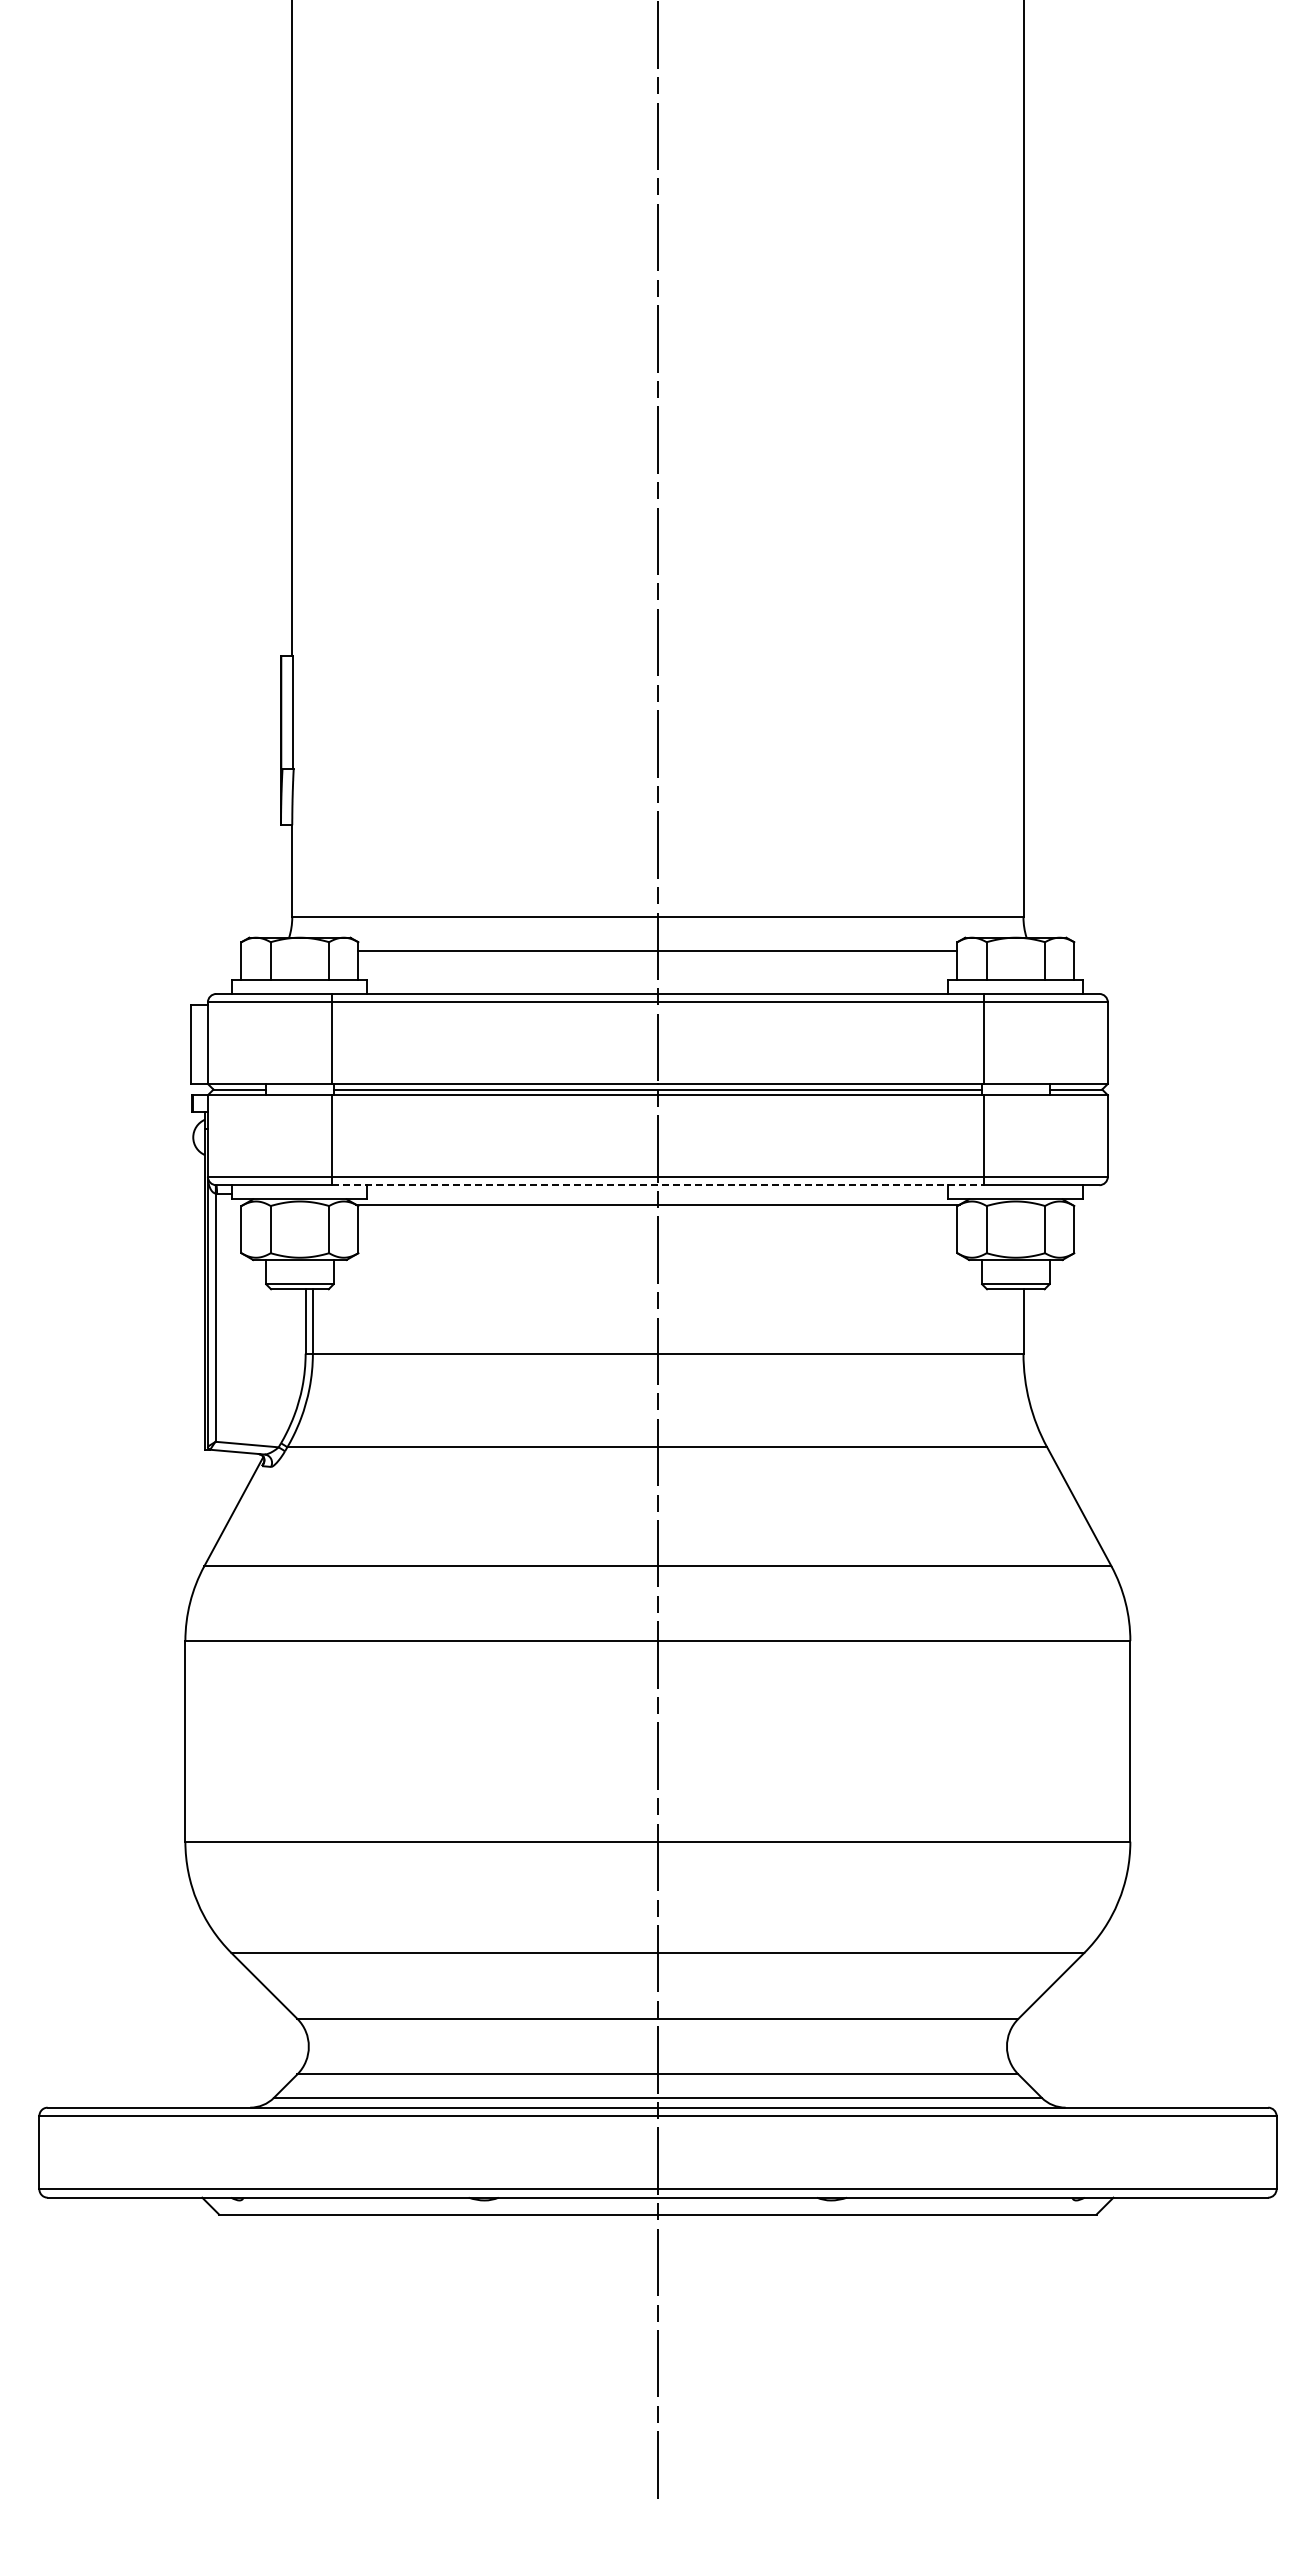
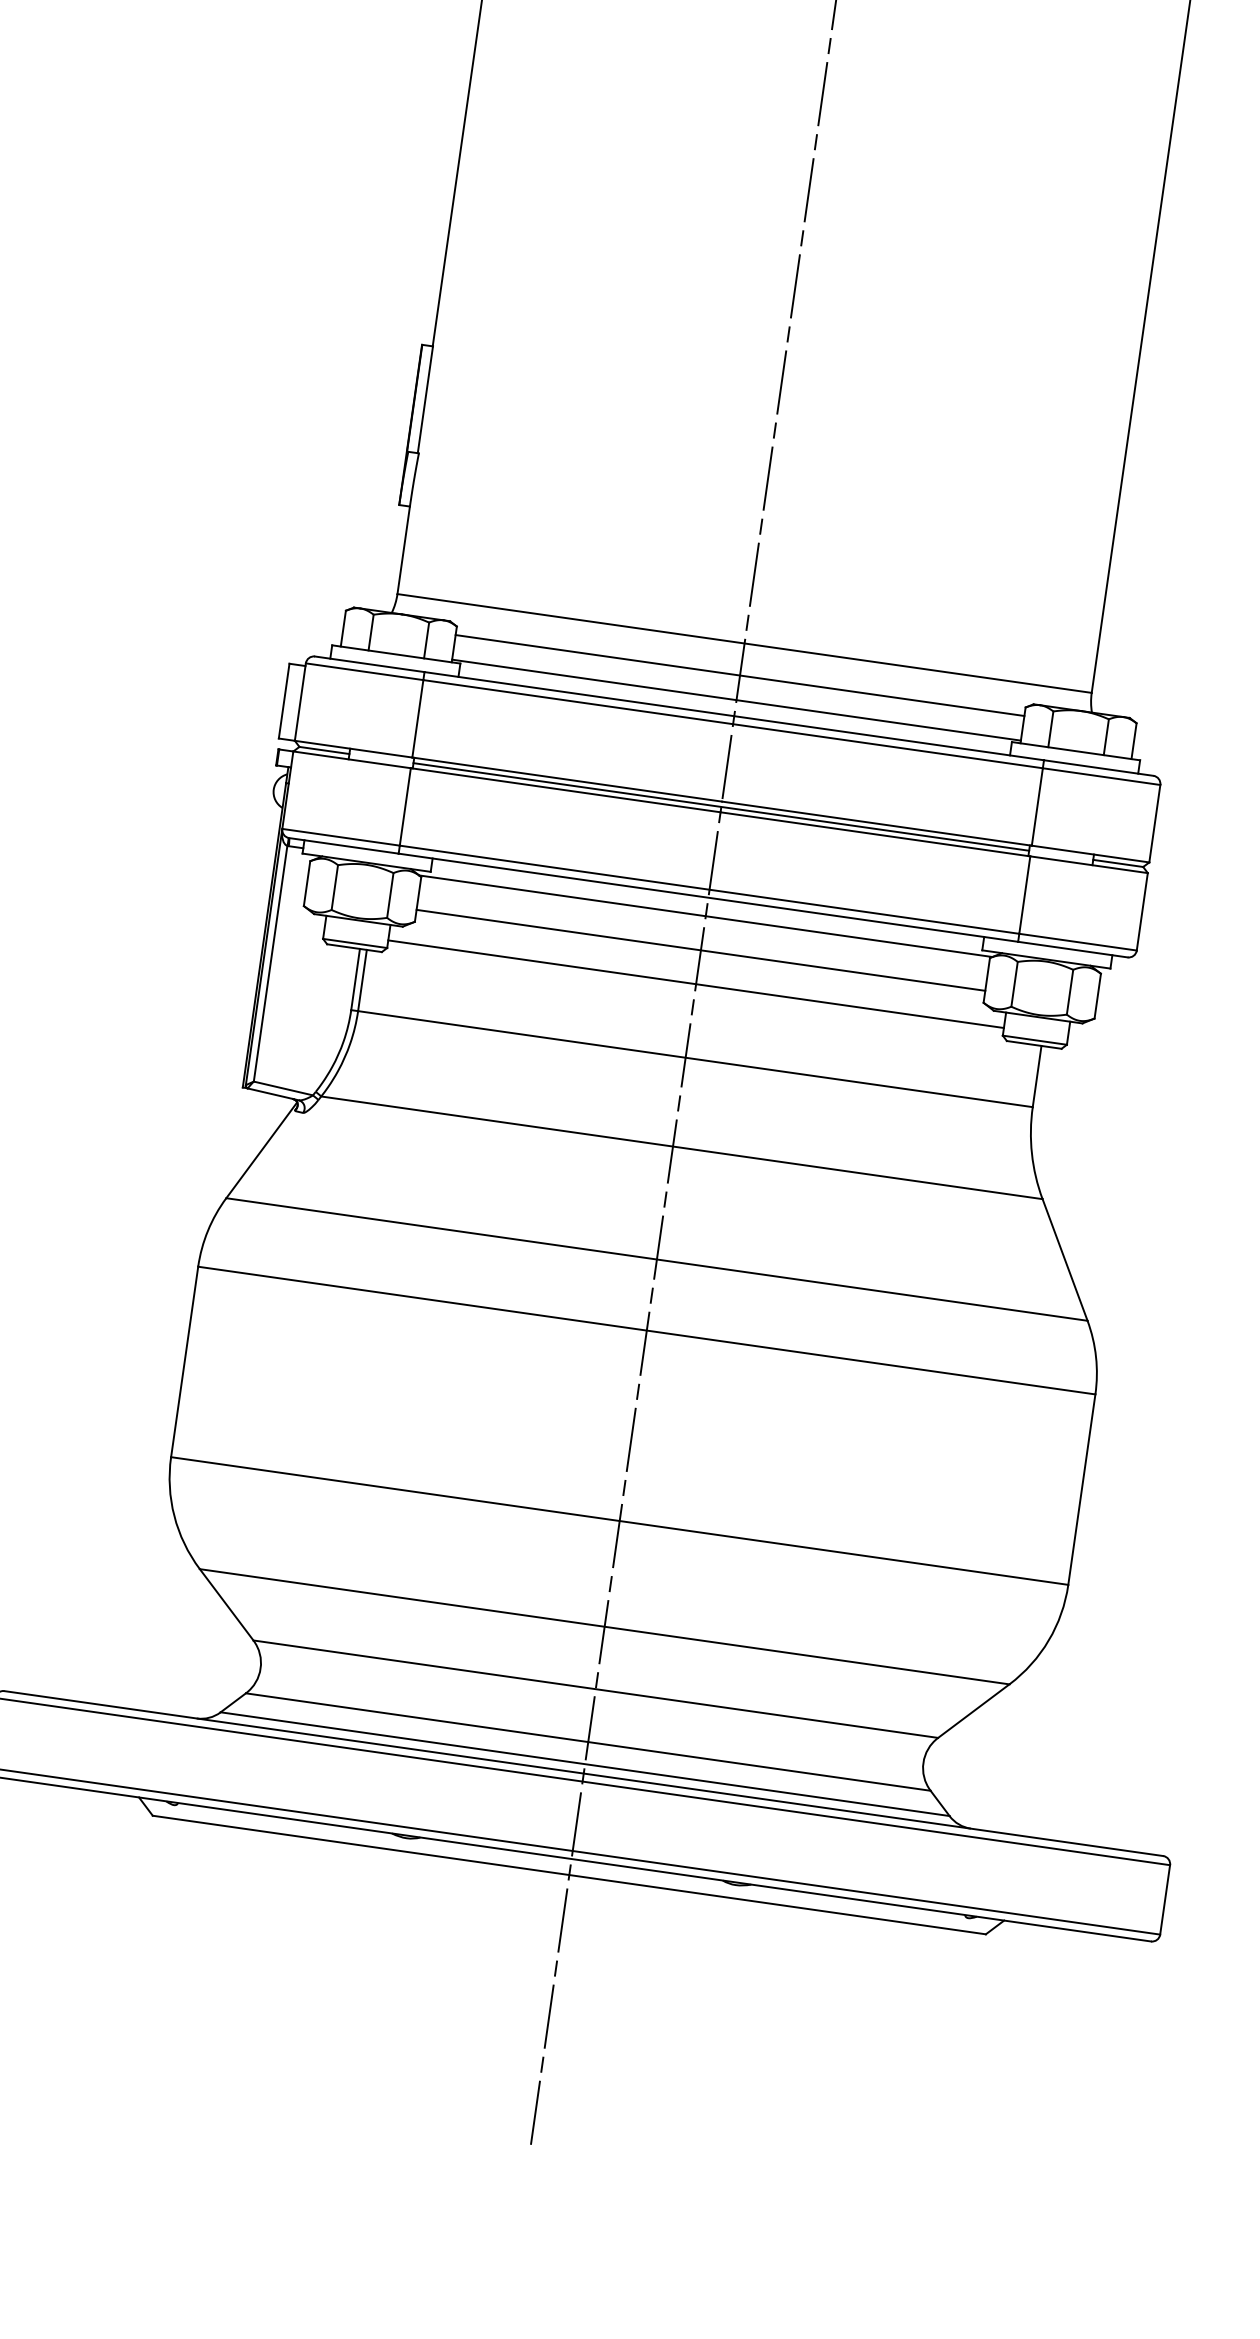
line: (657, 977) -> (736, 700), added
line: (658, 1185) -> (708, 898), dashed -> solid
line: (657, 1240) -> (700, 950), added
line: (657, 1276) -> (695, 984), added

